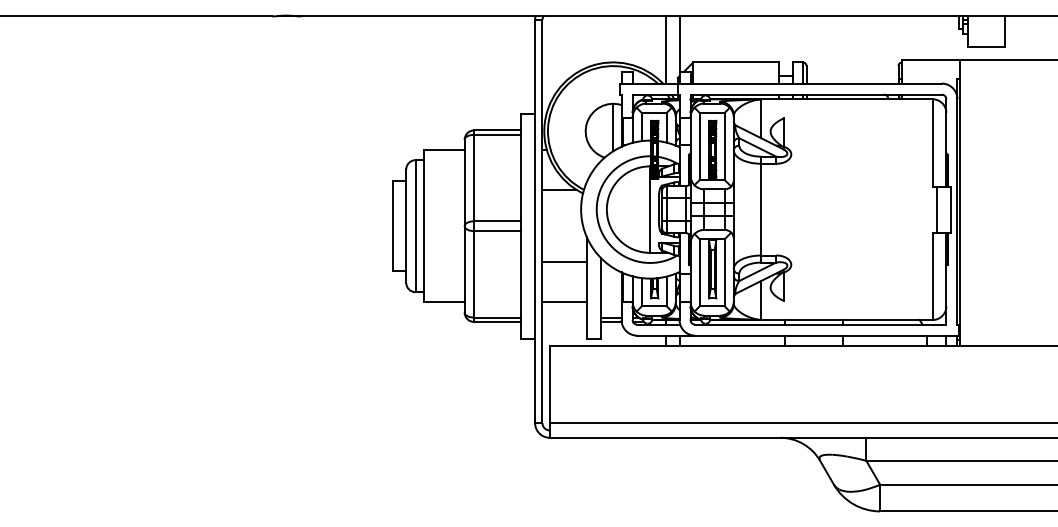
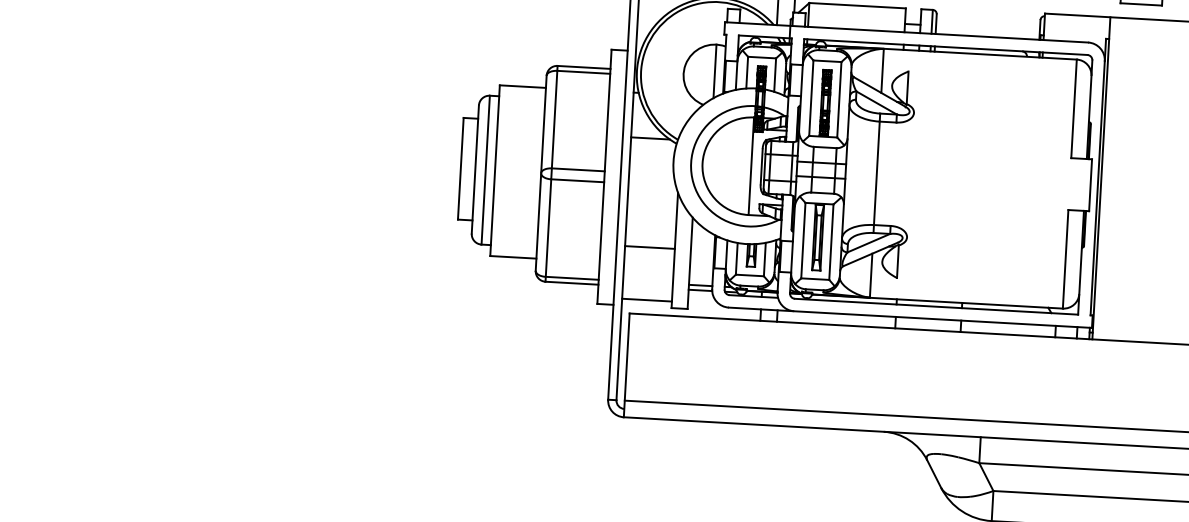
line: (937, 209) -> (1075, 184), removed
line: (564, 262) -> (649, 247), moved
line: (564, 302) -> (646, 300), moved

